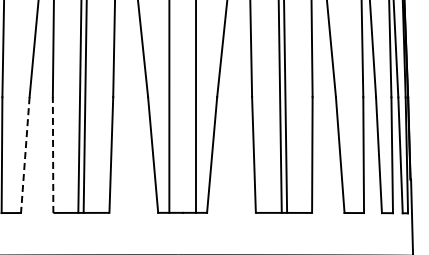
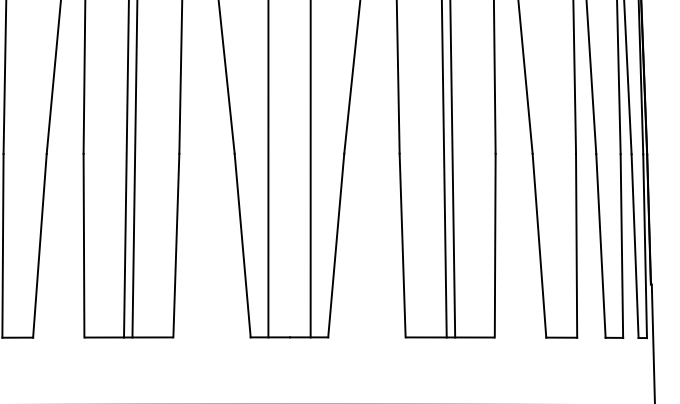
line: (25, 155) -> (40, 246), dashed -> solid
line: (53, 155) -> (84, 246), dashed -> solid

